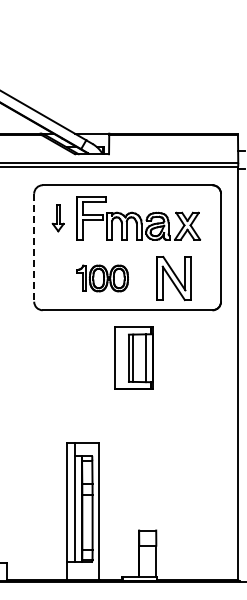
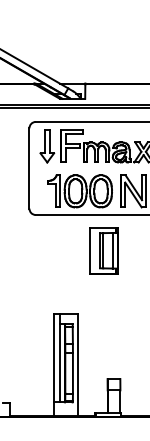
part: (58, 218) -> (47, 146), size x1.67
line: (34, 247) -> (29, 168), dashed -> solid
part: (102, 278) -> (80, 191), size x1.67

